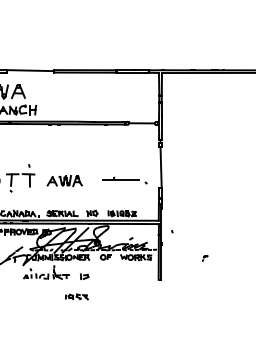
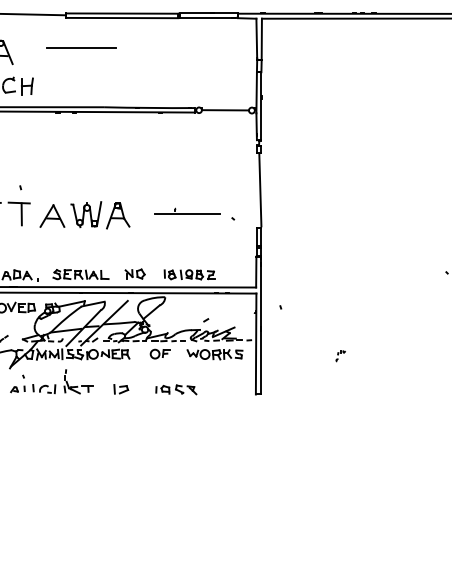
line: (63, 89) -> (82, 48), added
part: (64, 180) -> (84, 214), size x1.43
part: (76, 296) -> (175, 388), moved

